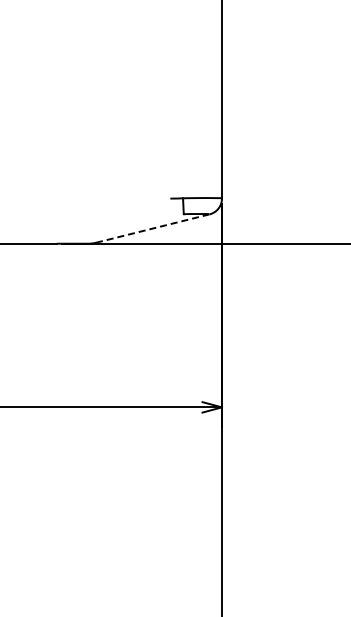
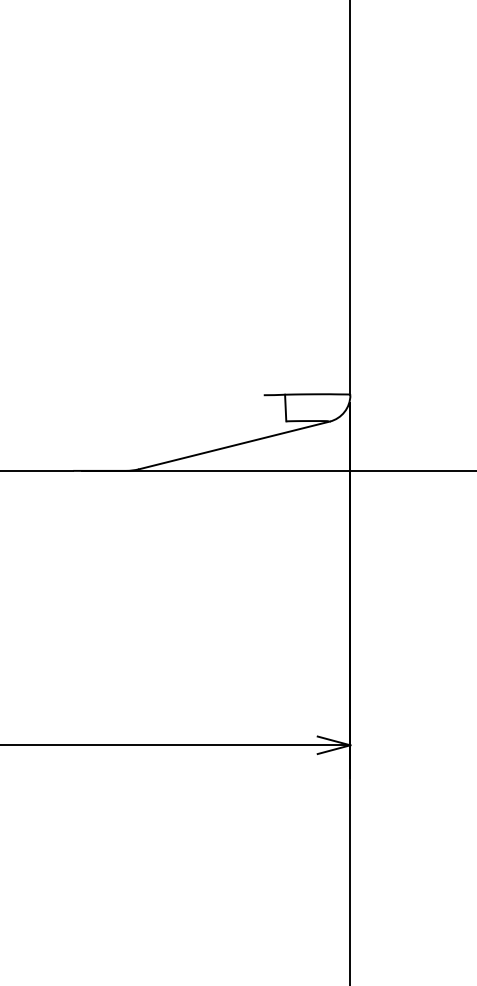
line: (152, 228) -> (233, 445), dashed -> solid

